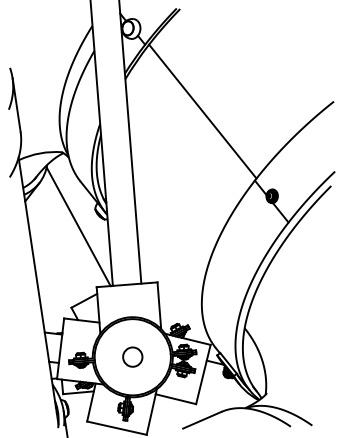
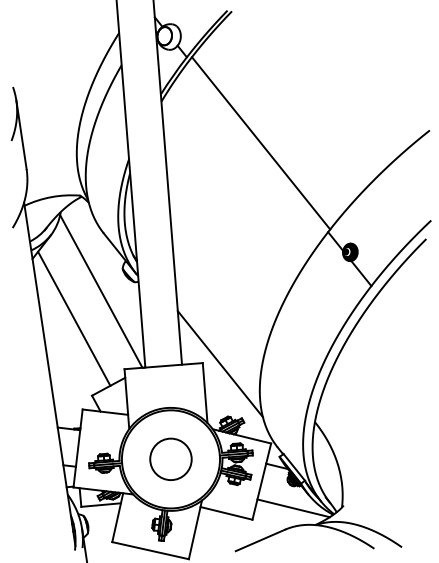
line: (57, 247) -> (74, 318), added
line: (170, 283) -> (219, 364), added
circle: (132, 356) -> (170, 458), size x1.67
line: (228, 395) -> (293, 508), added

